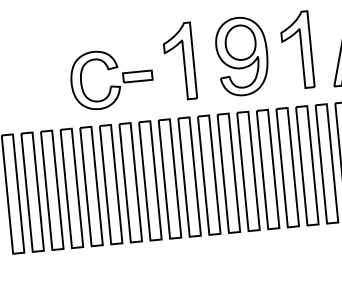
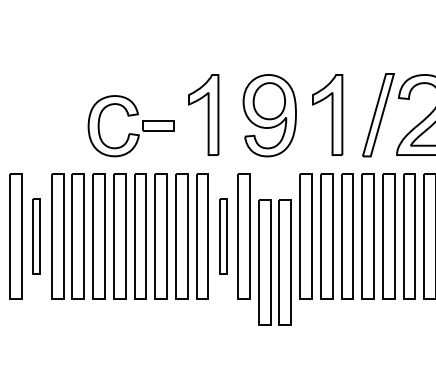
part: (257, 170) -> (274, 262), moved
part: (208, 175) -> (222, 236), size x0.6
part: (32, 192) -> (36, 236), size x0.6

